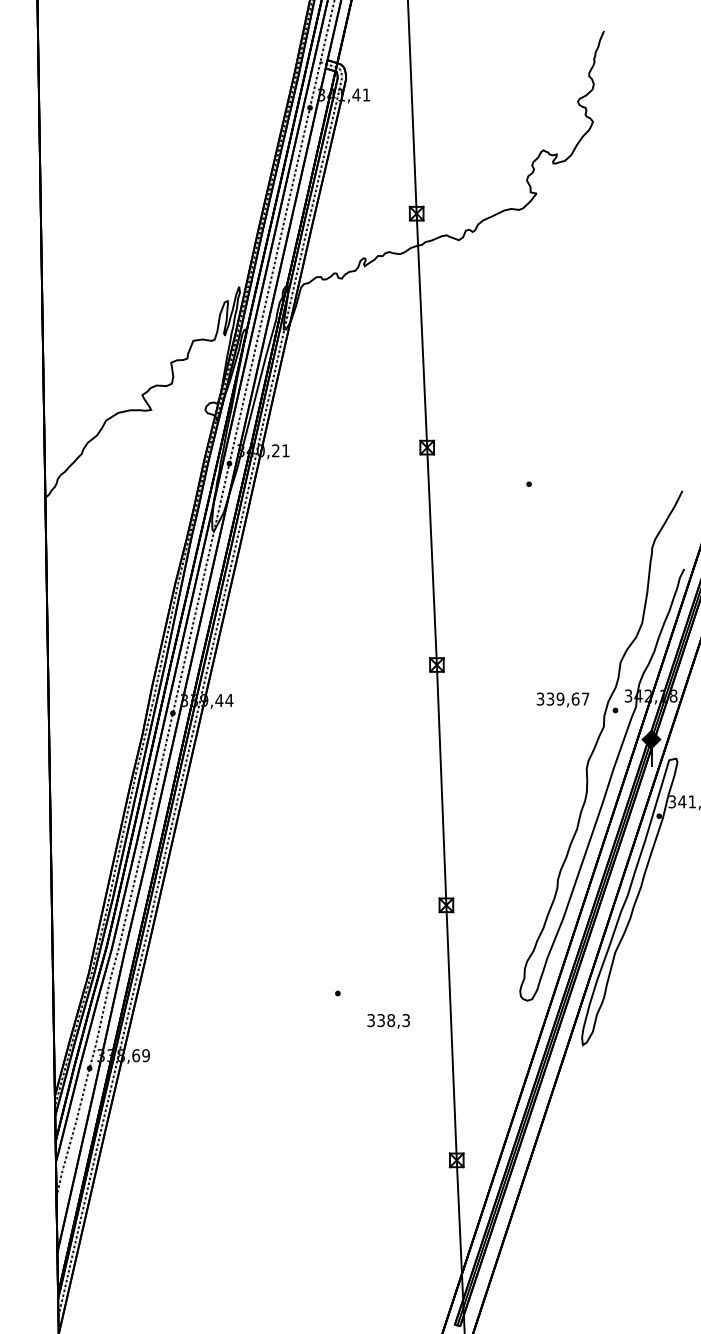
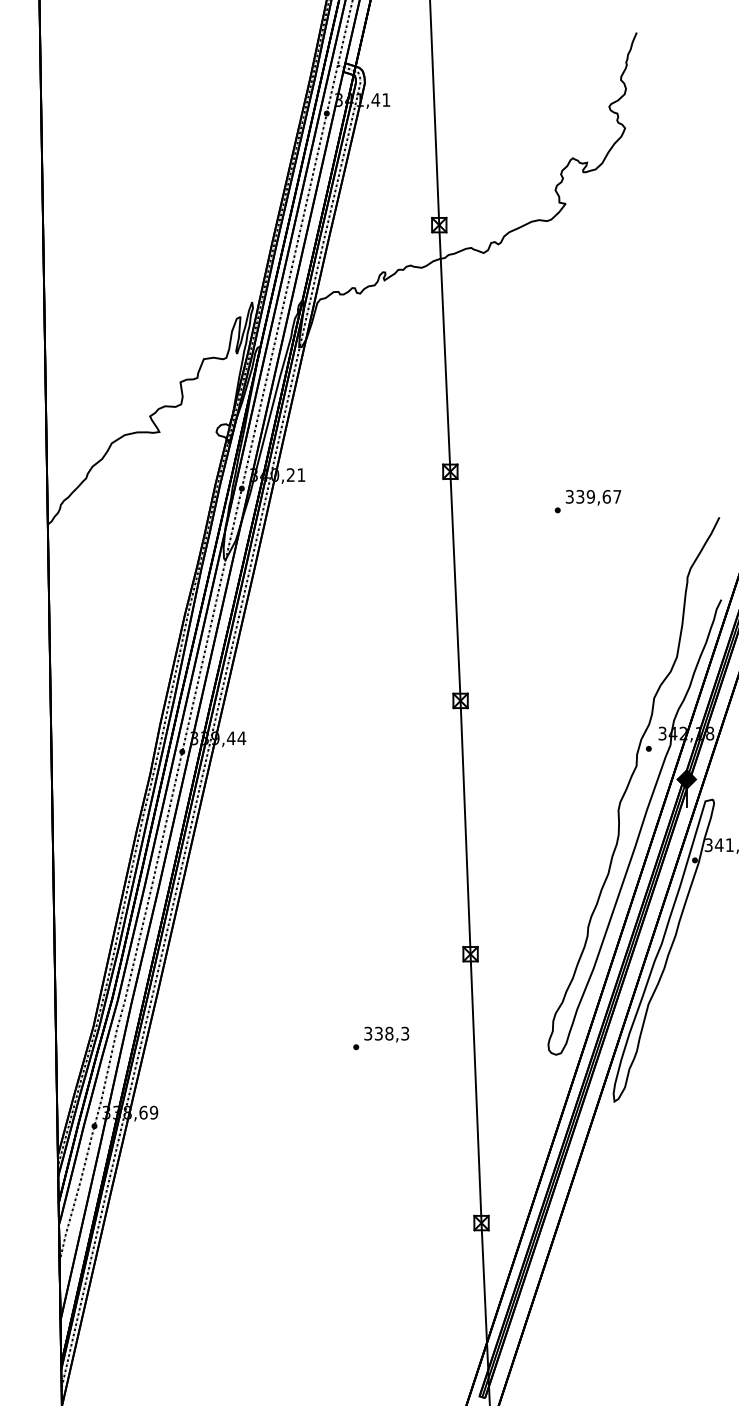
text: (562, 699) -> (593, 497), moved
text: (388, 1021) -> (386, 1034), moved

